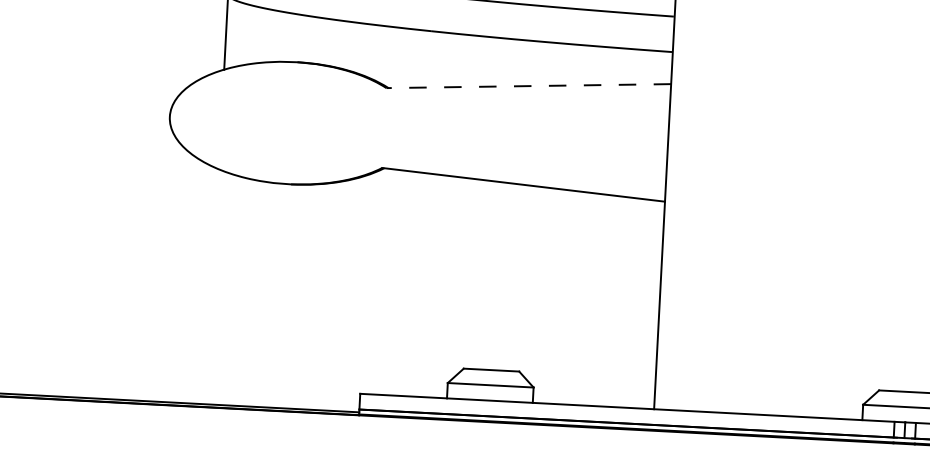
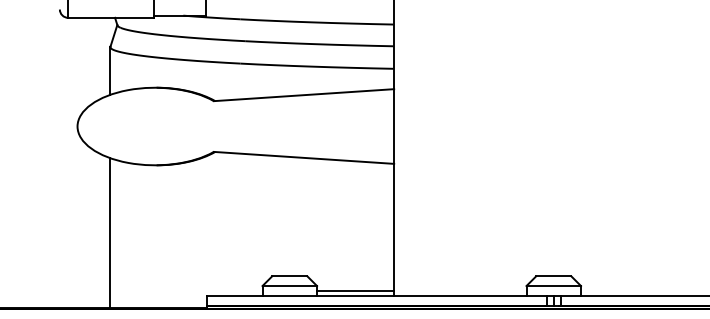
line: (527, 86) -> (303, 95), dashed -> solid
line: (212, 286) -> (110, 232), added
line: (593, 399) -> (355, 291), added

